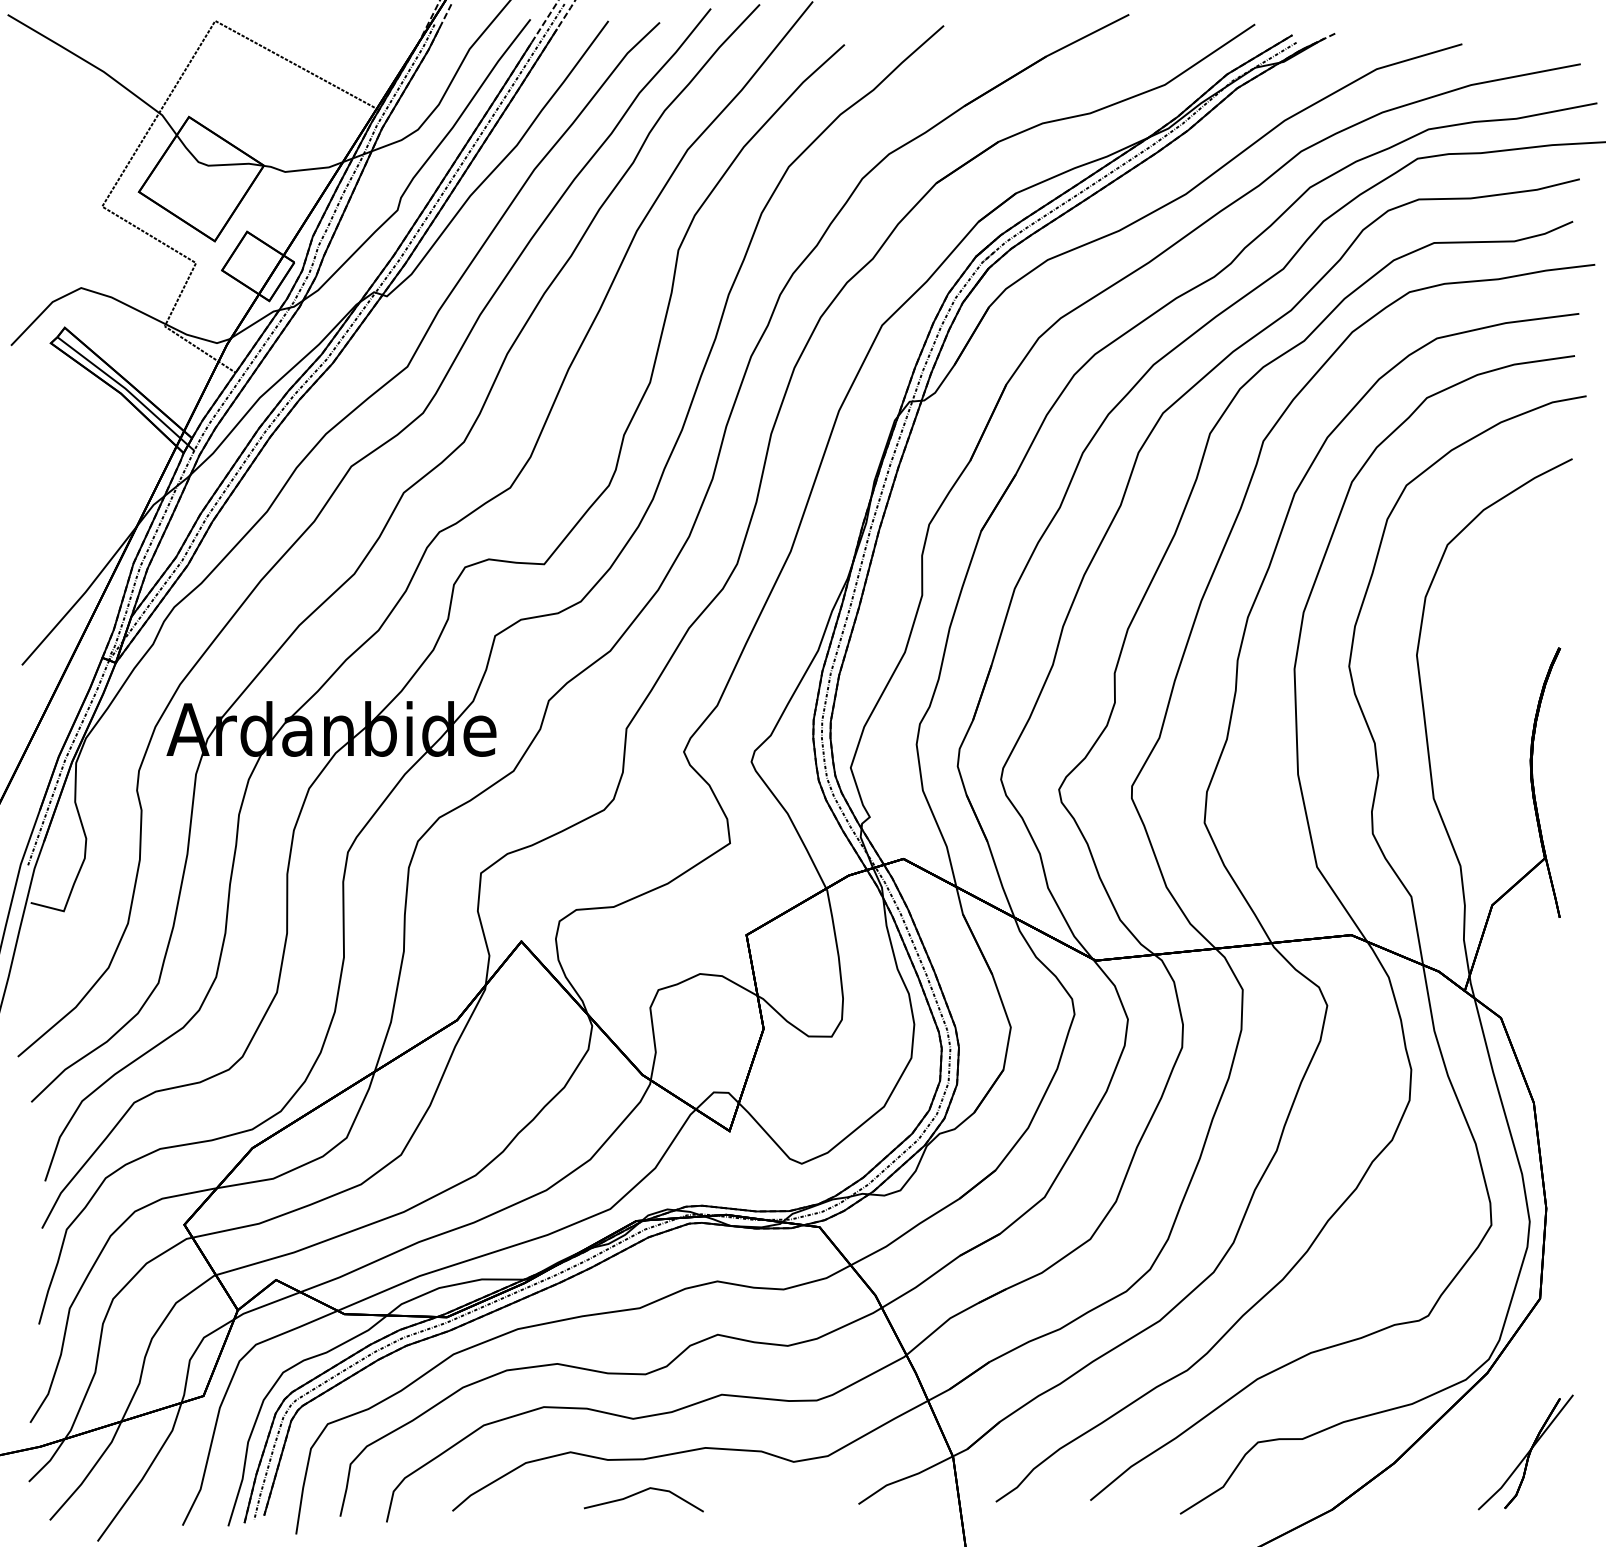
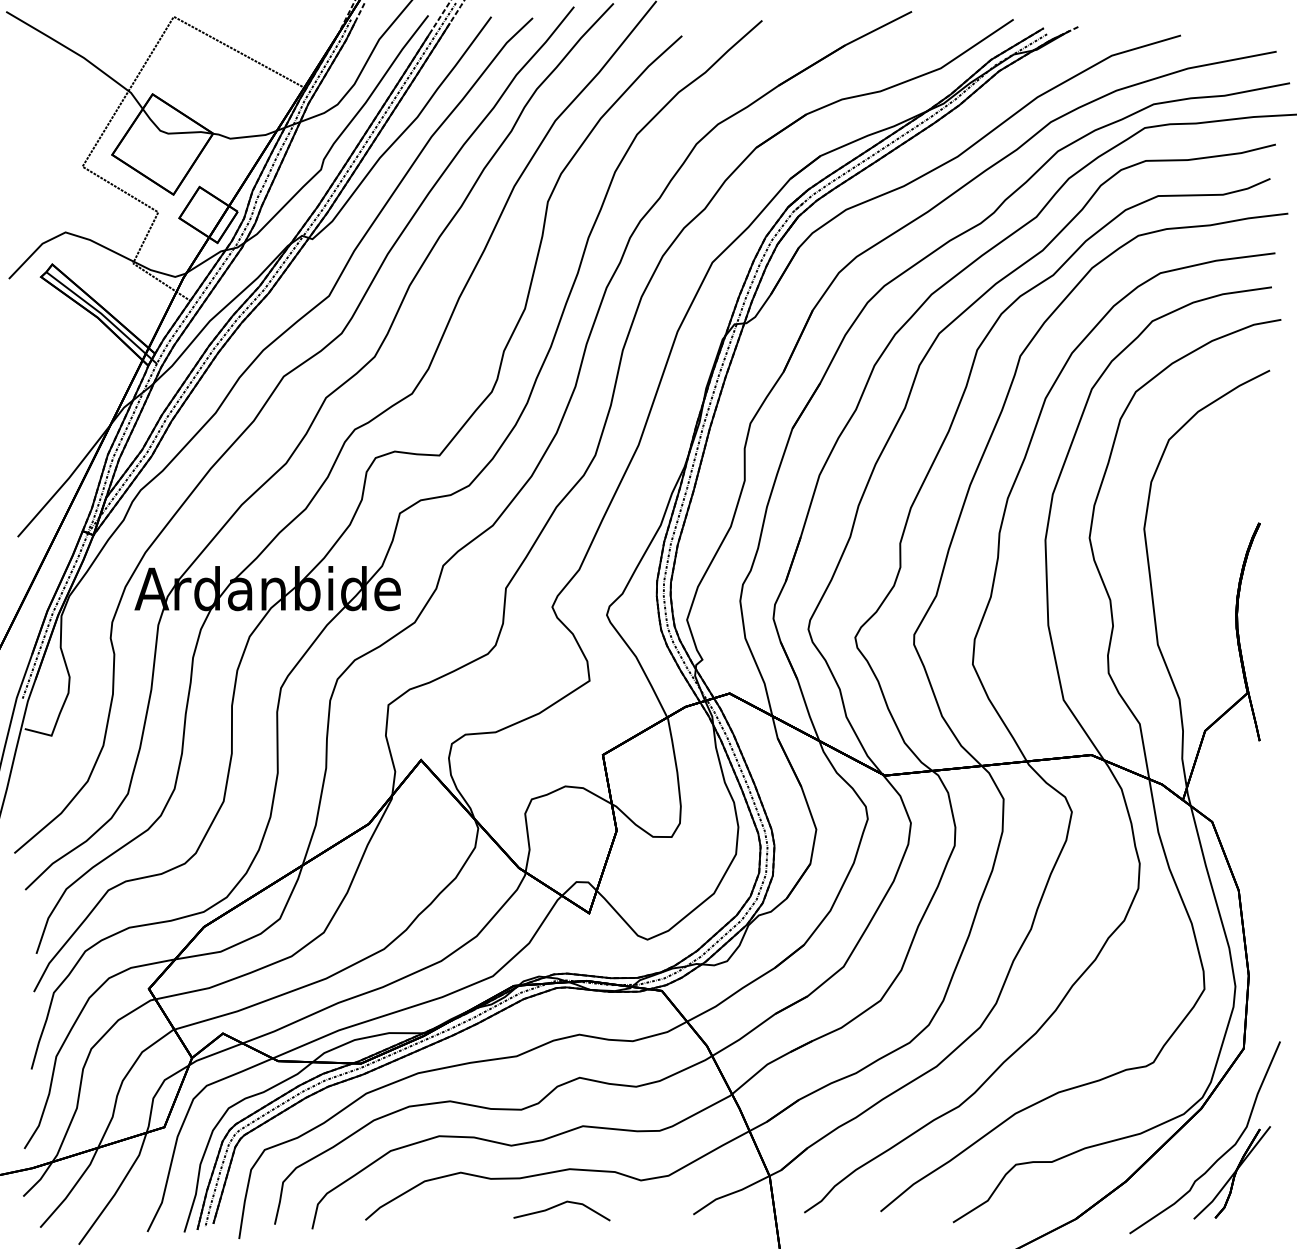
part: (1508, 1434) -> (1218, 1158), added
line: (642, 1492) -> (560, 1205), moved

